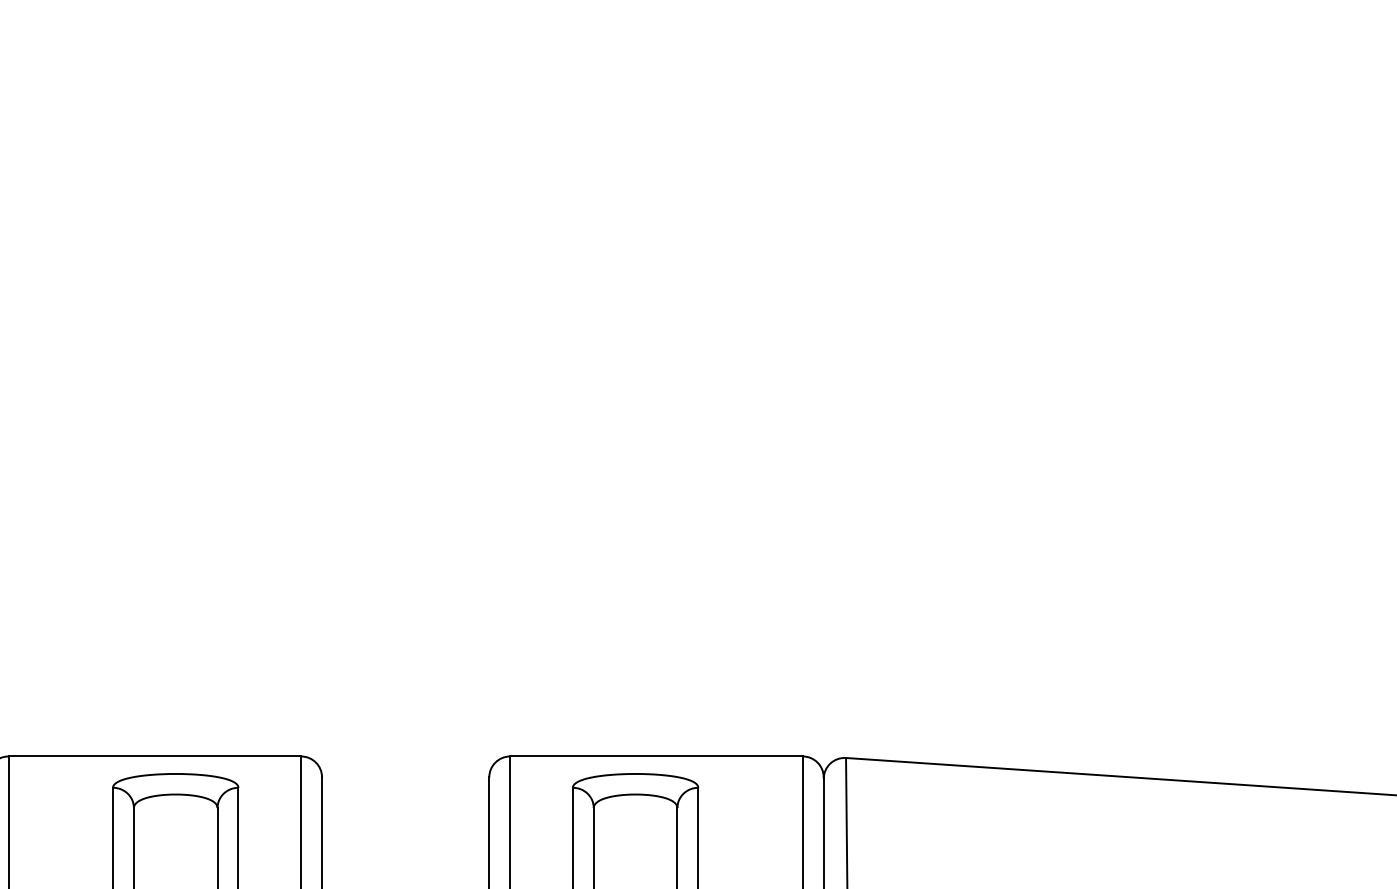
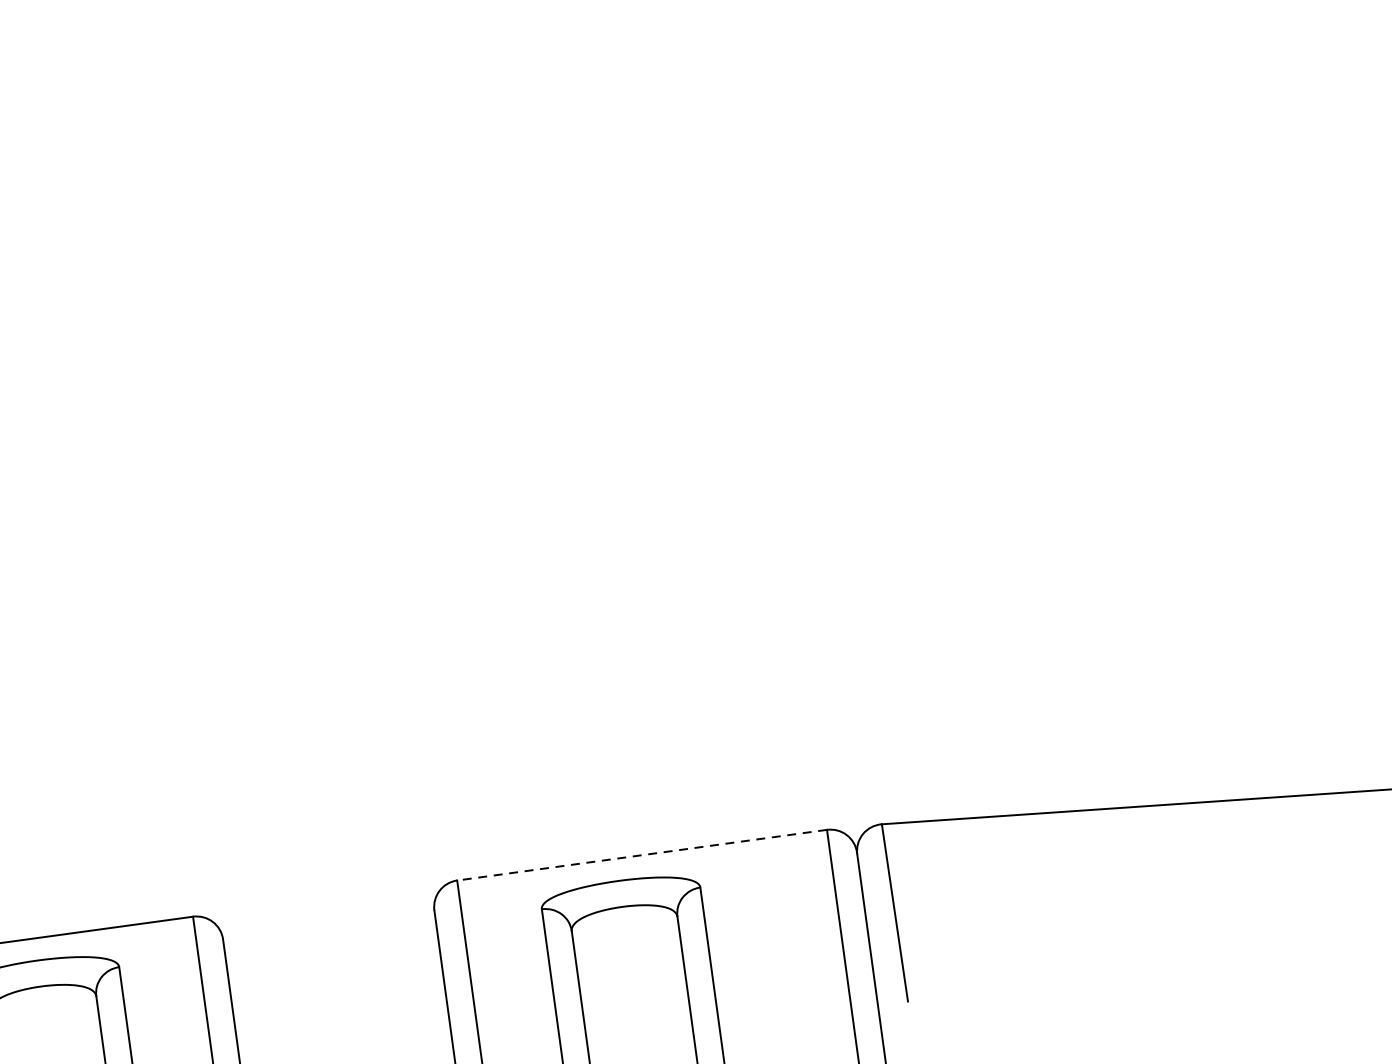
line: (656, 756) -> (642, 855), solid -> dashed

